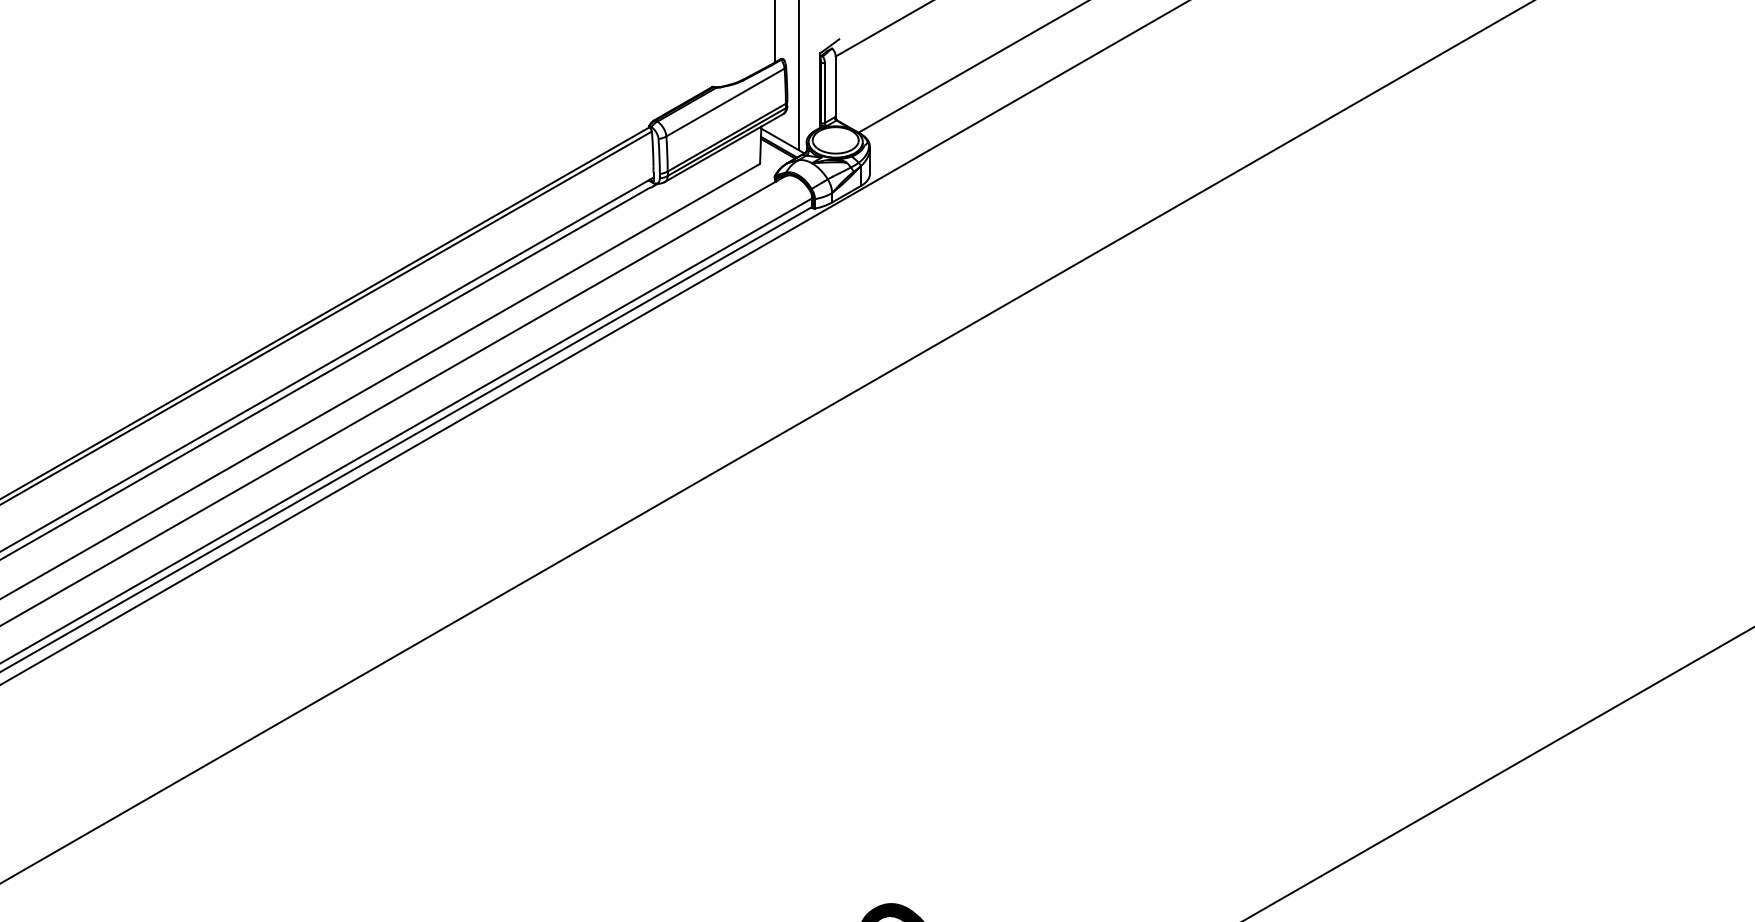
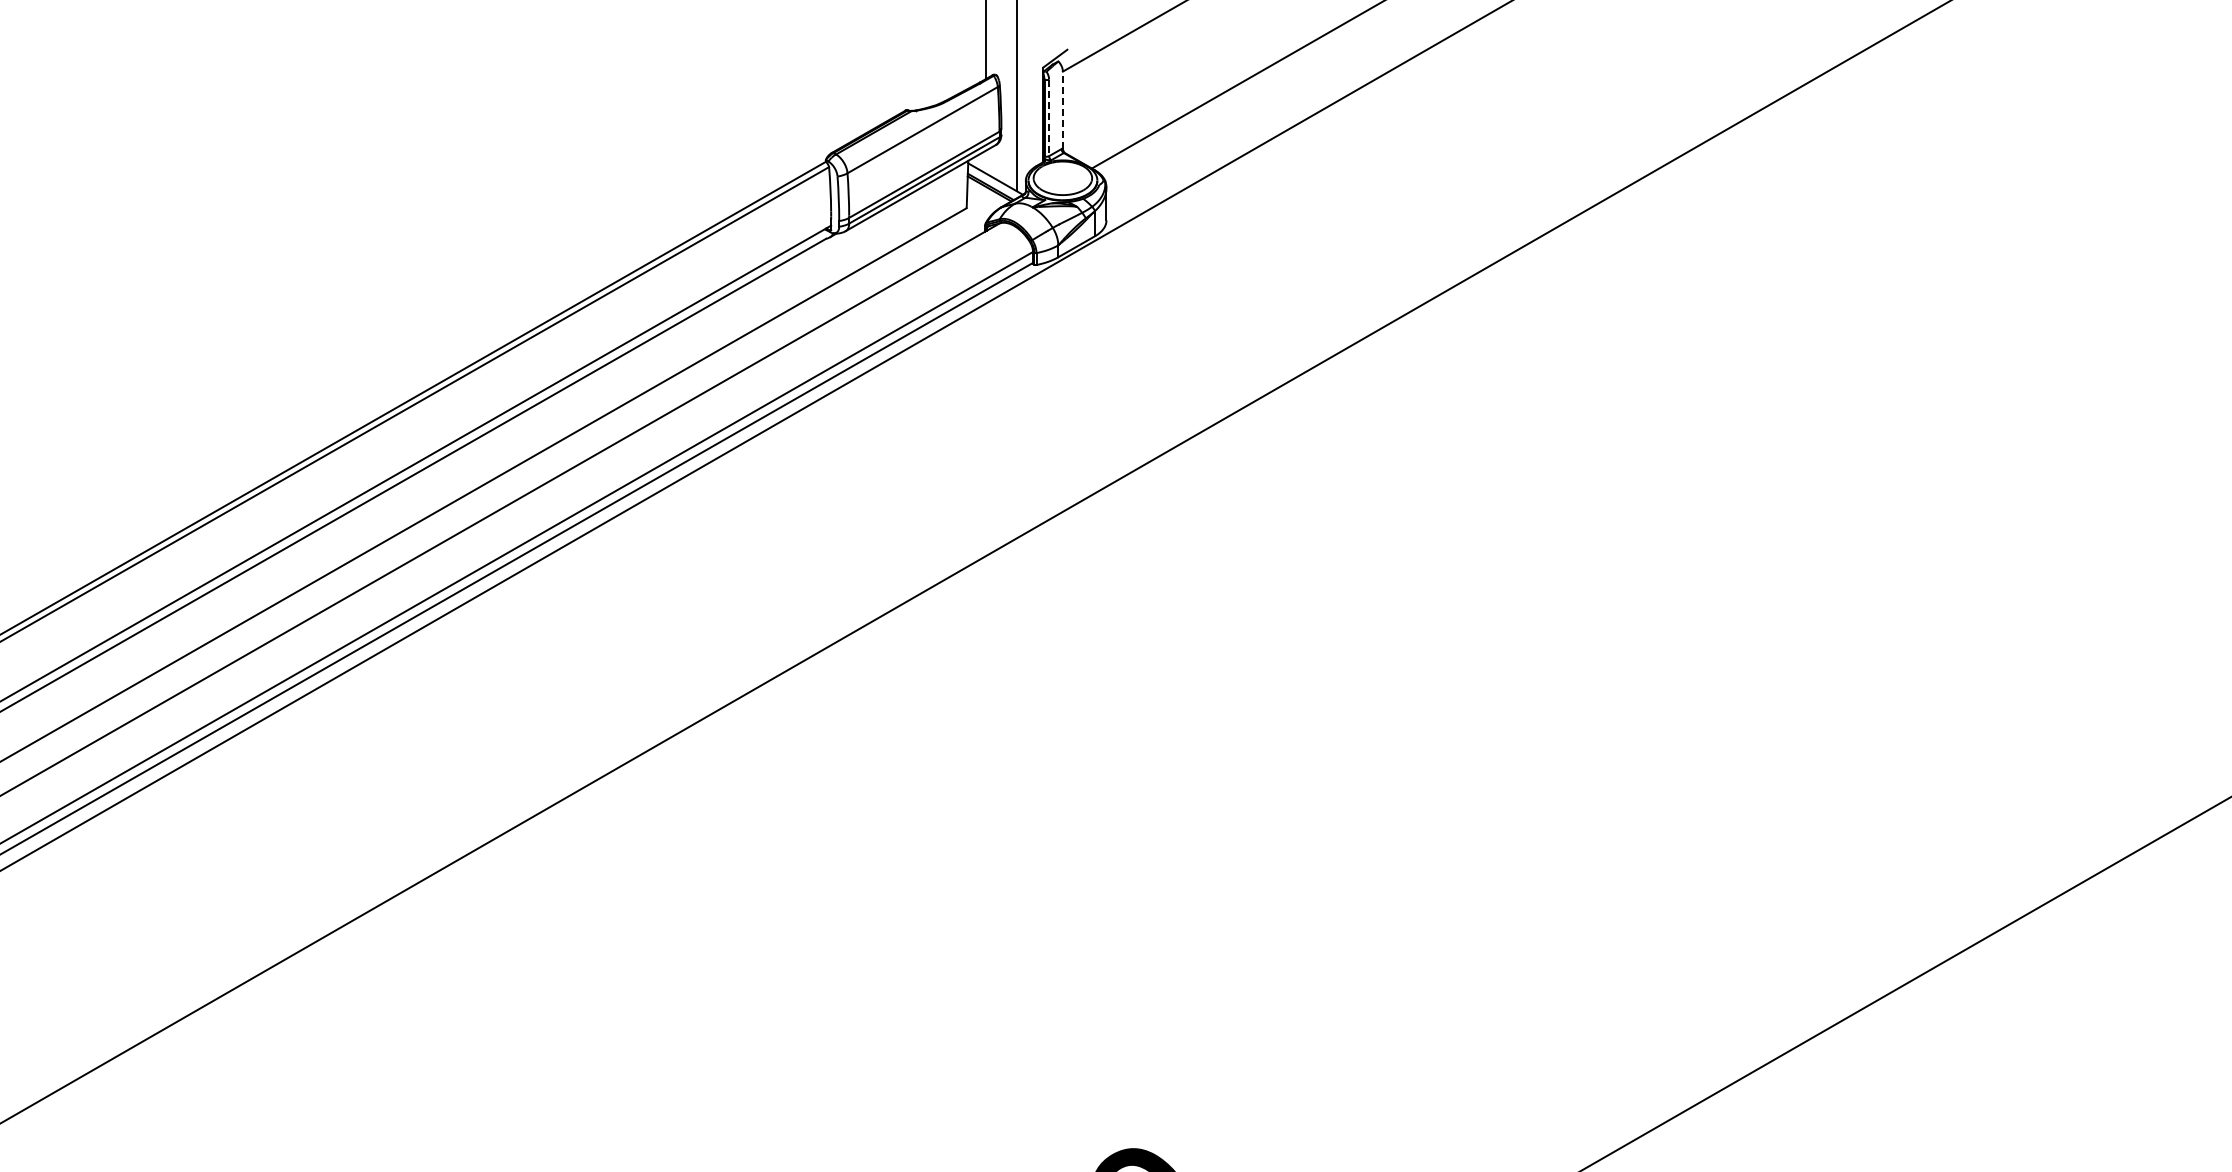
line: (835, 86) -> (1062, 109), solid -> dashed
line: (825, 93) -> (1049, 118), solid -> dashed

